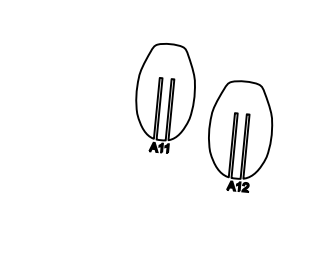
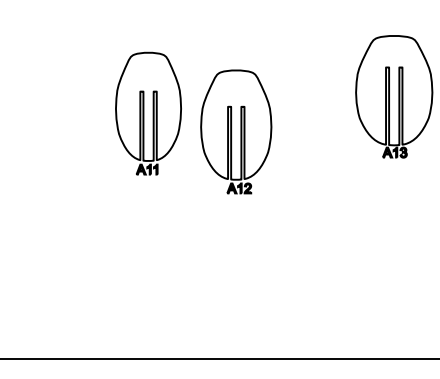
part: (165, 98) -> (148, 113), moved

